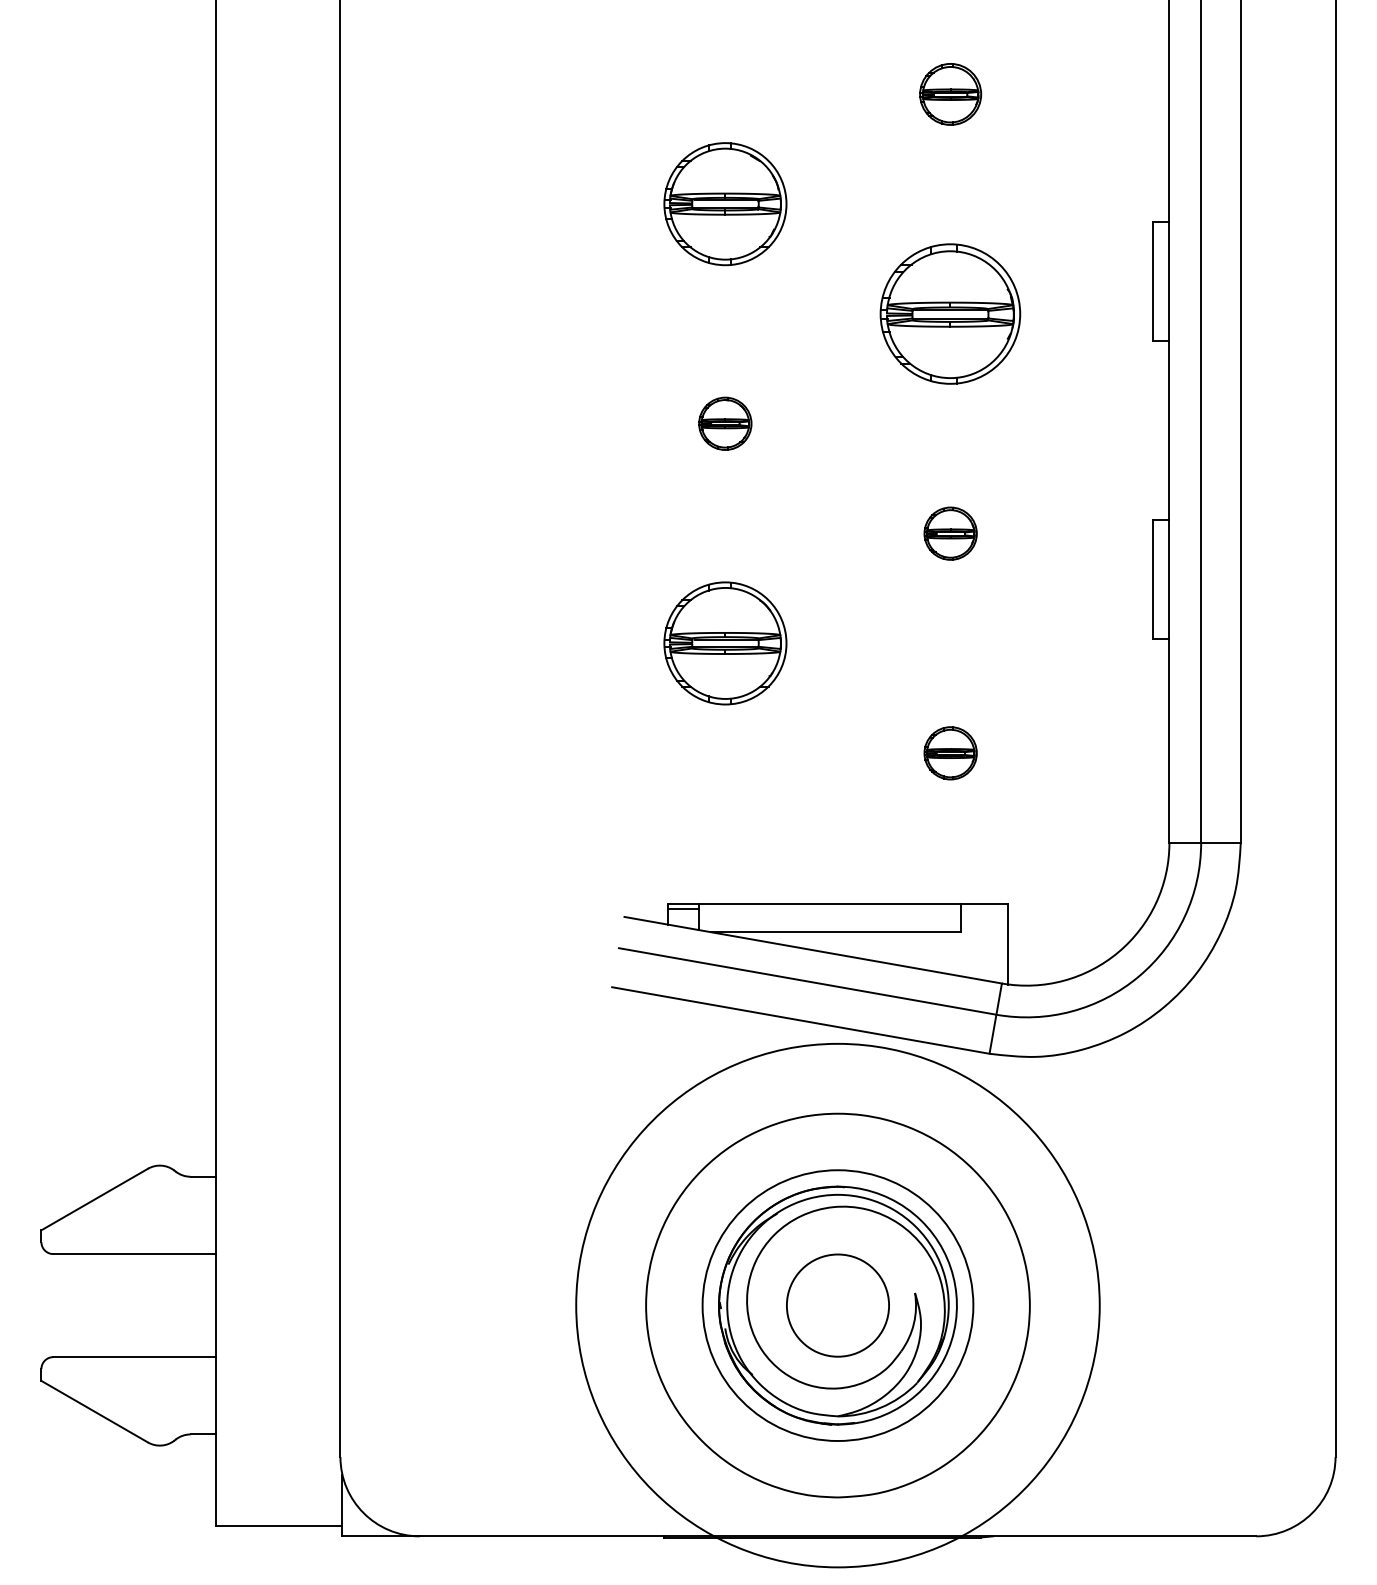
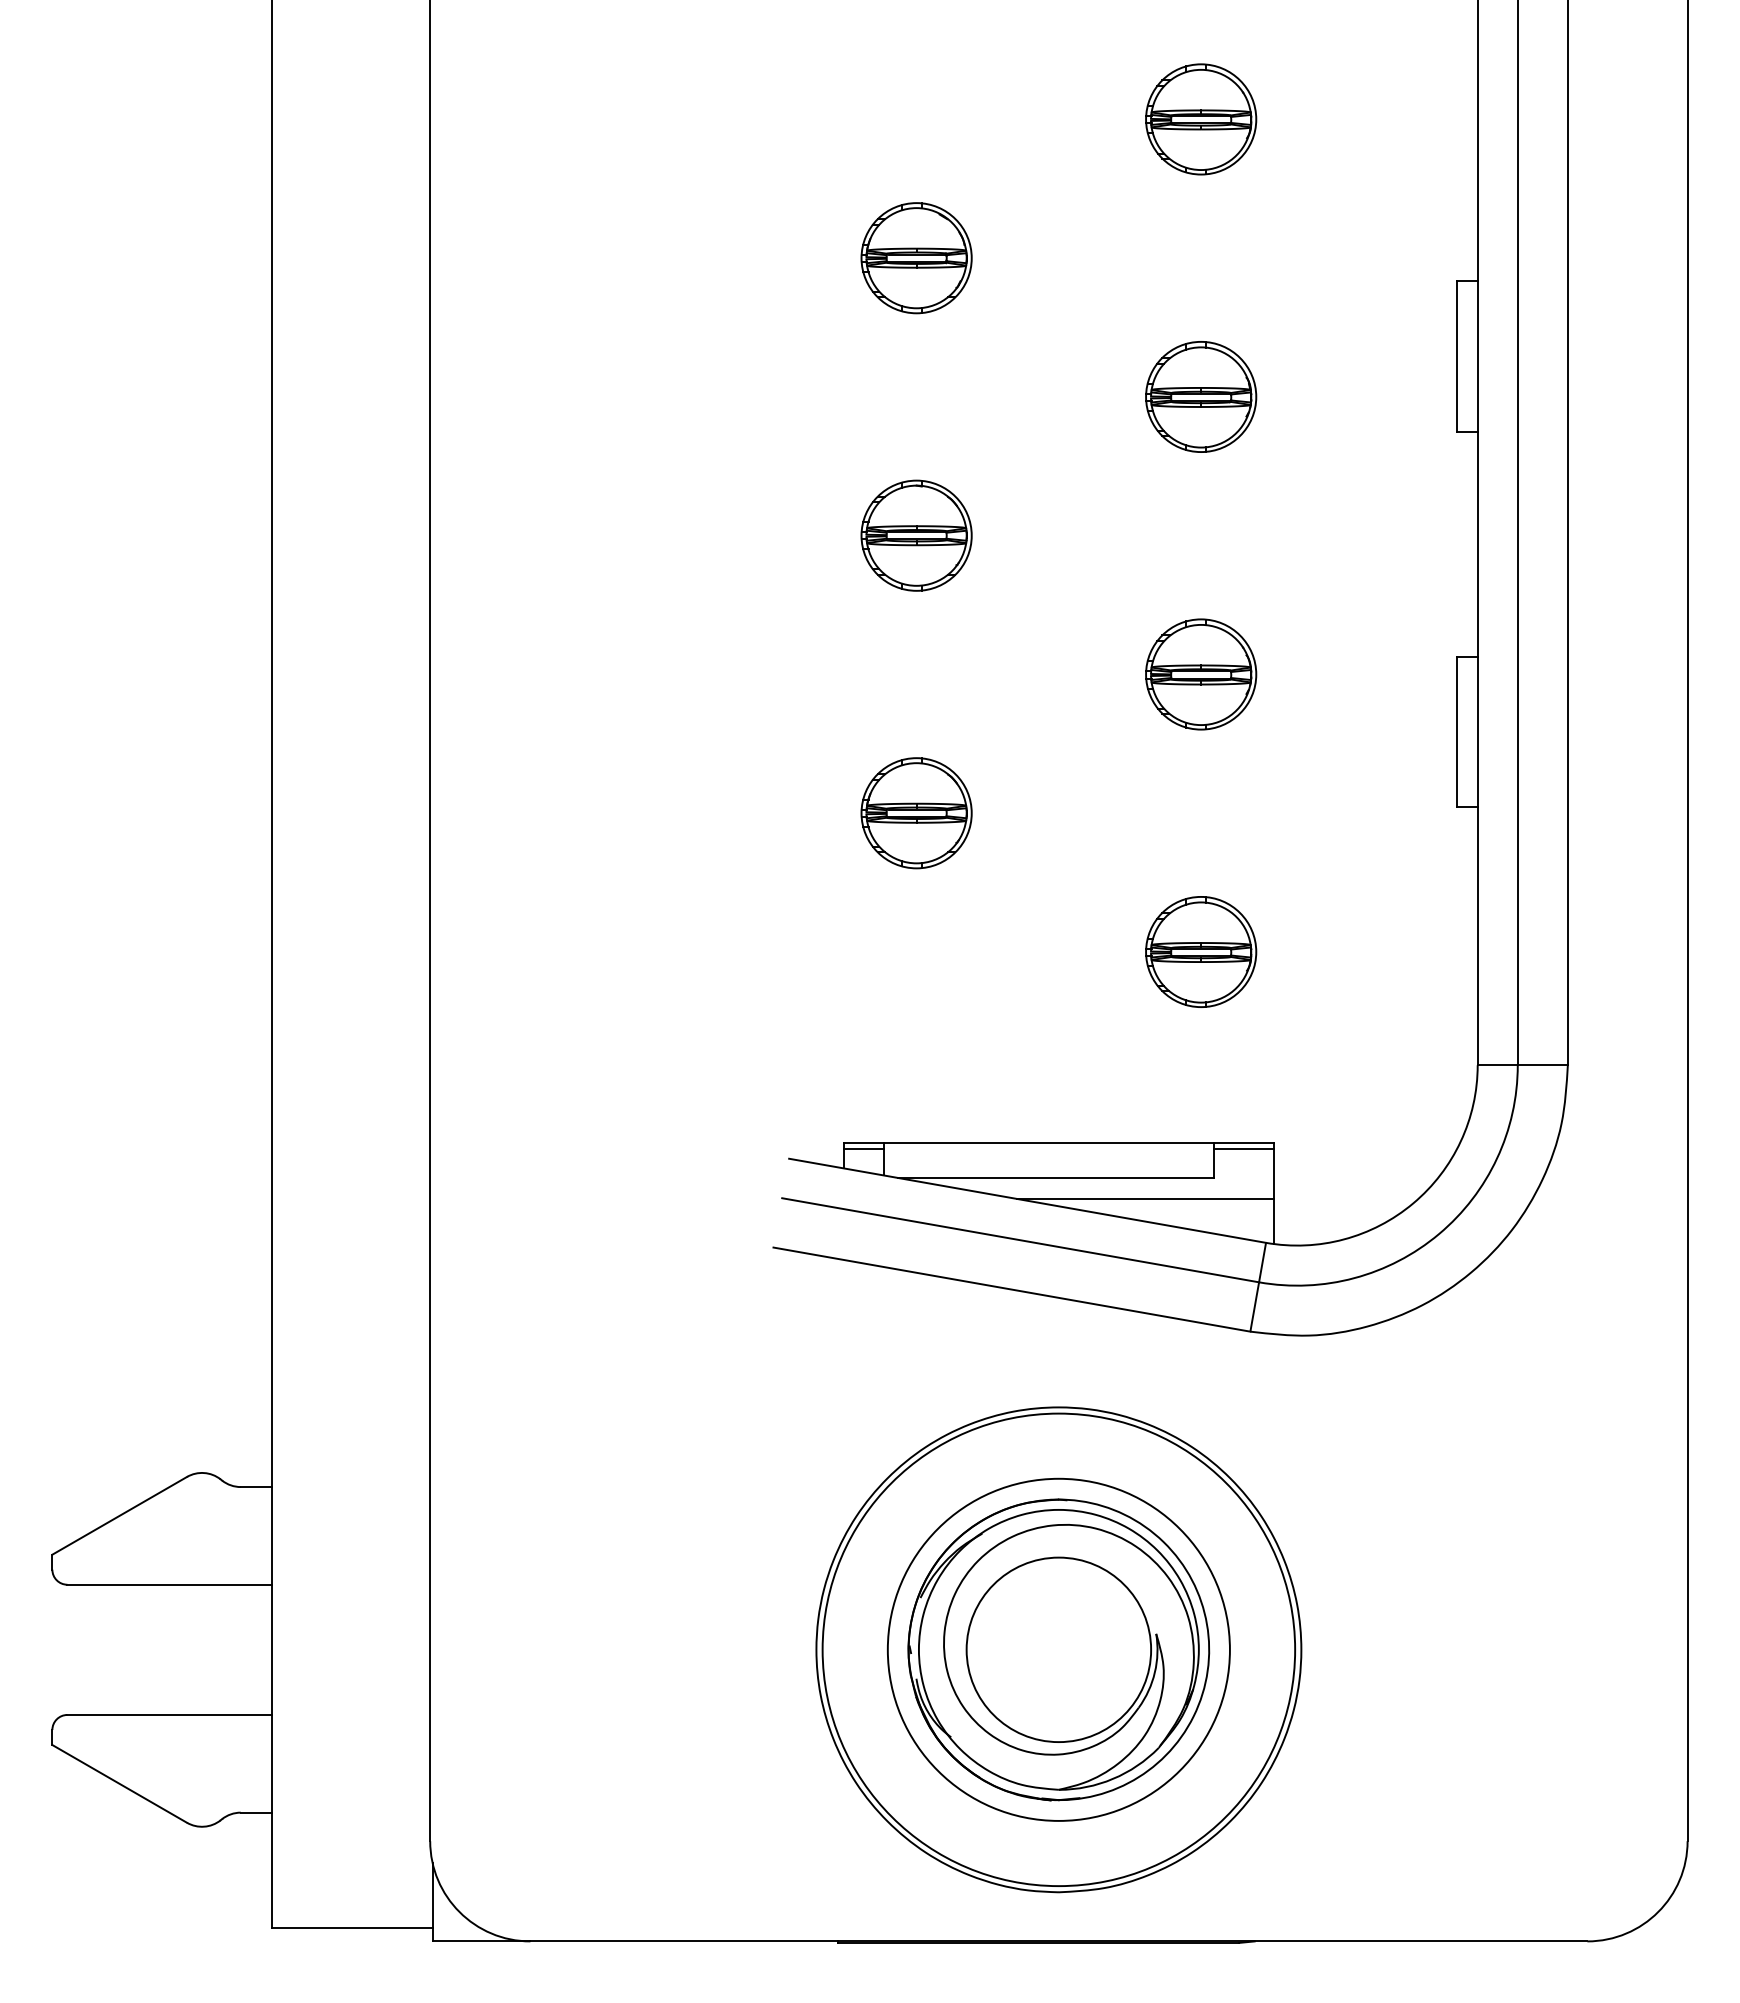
part: (950, 94) -> (1201, 119), size x1.43
part: (725, 204) -> (916, 258), size x0.71
part: (950, 313) -> (1201, 396), size x0.62
part: (725, 423) -> (916, 535), size x1.67
part: (950, 533) -> (1201, 674), size x1.67
part: (725, 643) -> (916, 813), size x0.71
part: (950, 752) -> (1201, 951), size x1.67
line: (984, 908) -> (1244, 1148), added
line: (906, 949) -> (1145, 1199), added
circle: (837, 1305) -> (1058, 1649), size x0.71
circle: (837, 1305) -> (1058, 1649), size x1.43

